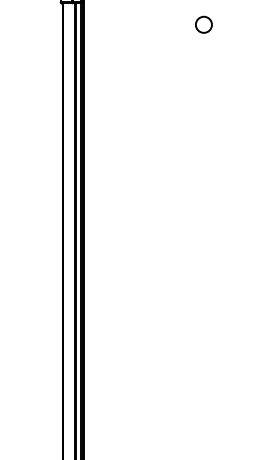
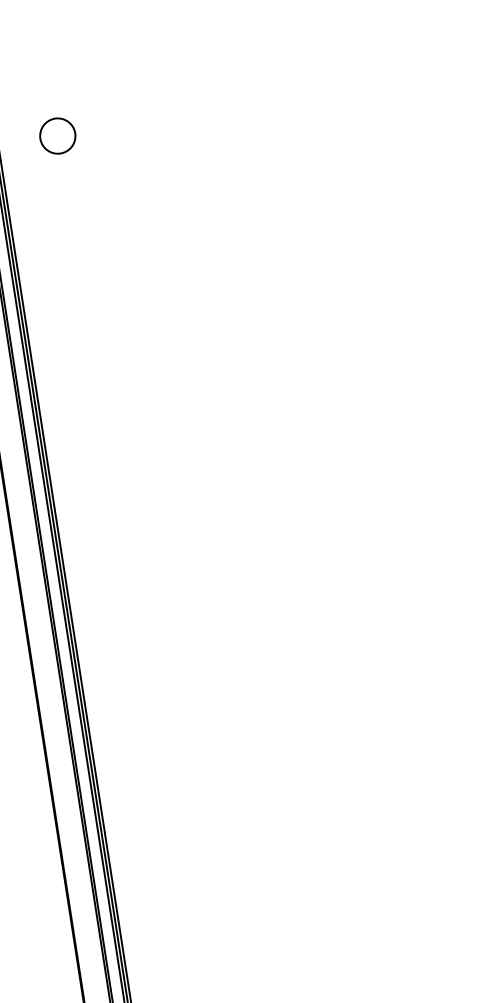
circle: (203, 24) -> (56, 135), moved

